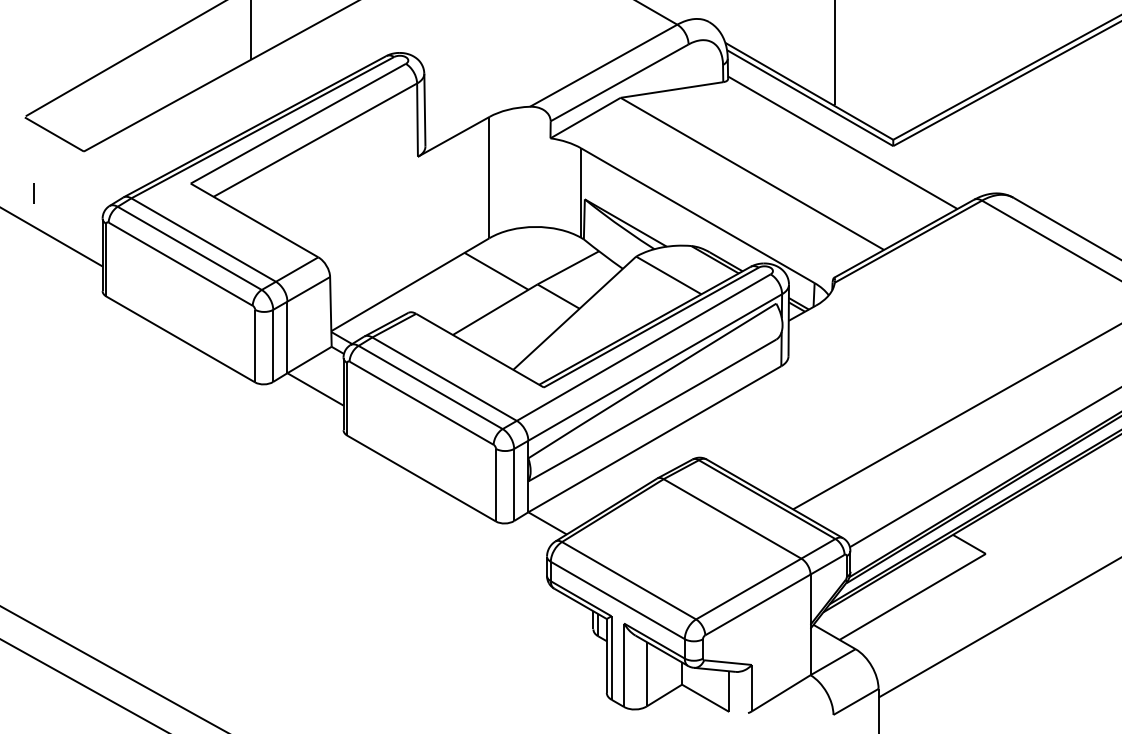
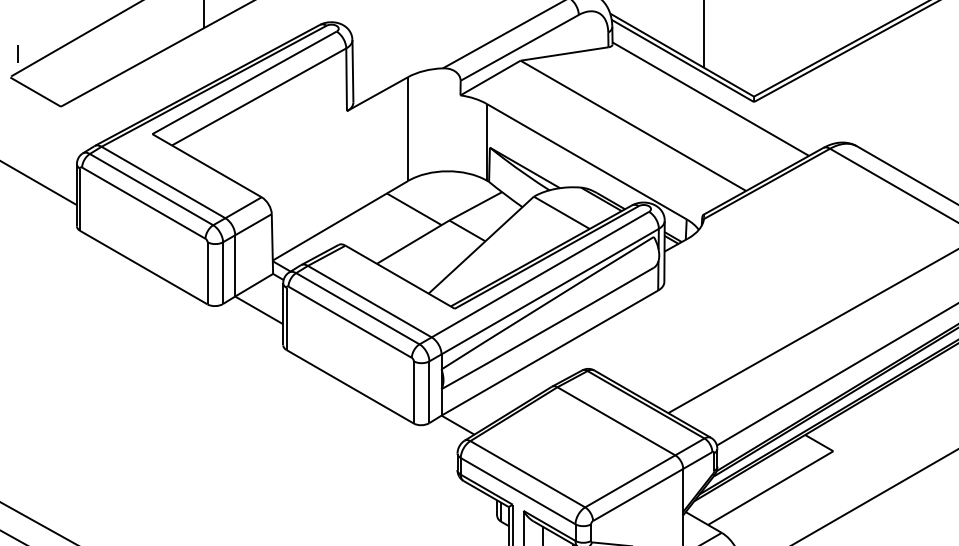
line: (33, 193) -> (17, 53), moved

